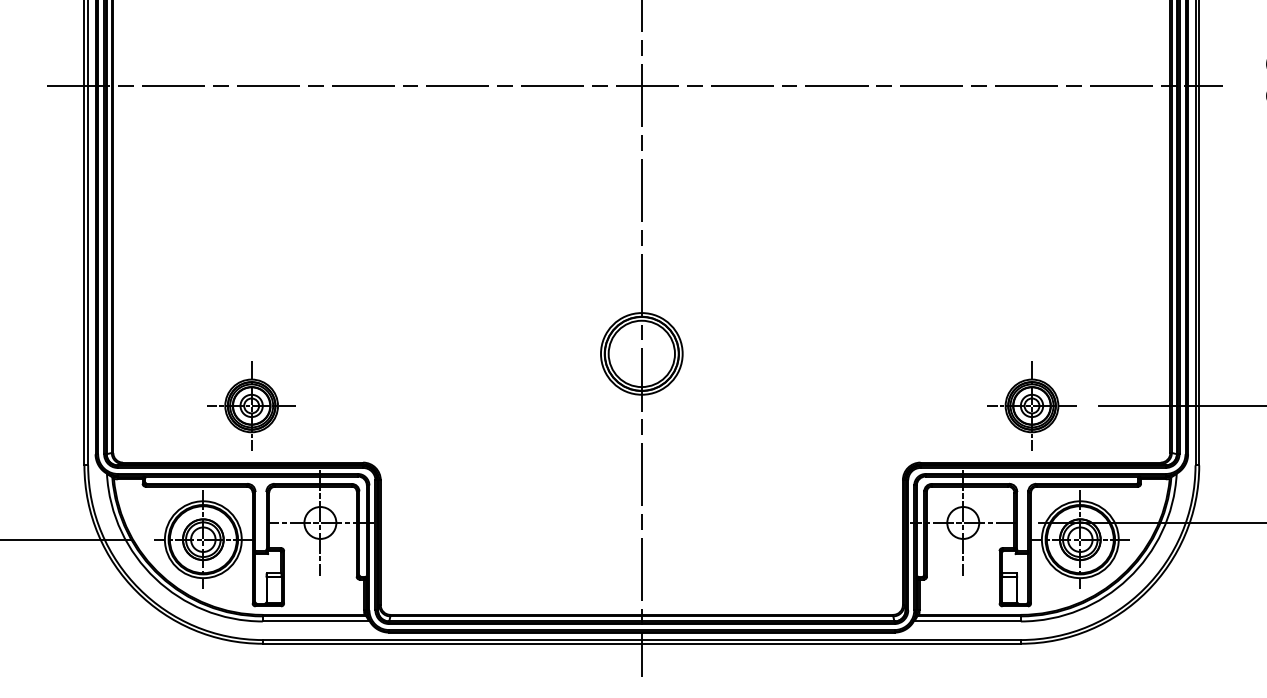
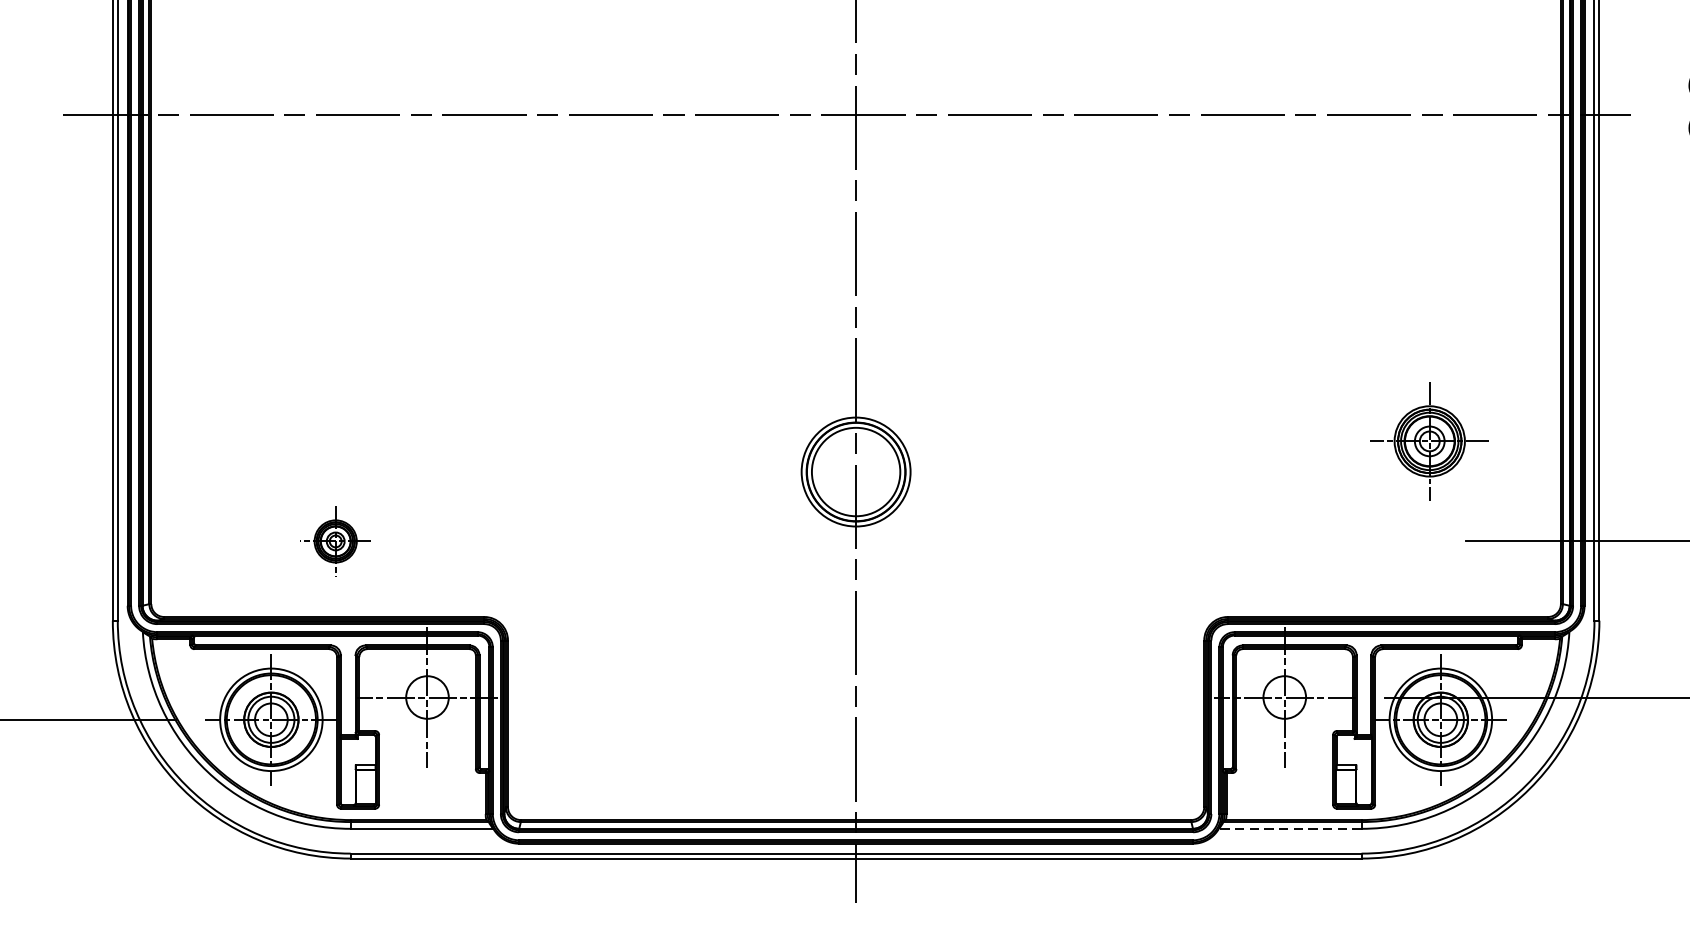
part: (251, 405) -> (335, 540), size x0.6
part: (1031, 405) -> (1429, 440), moved
line: (967, 621) -> (1290, 828), solid -> dashed

